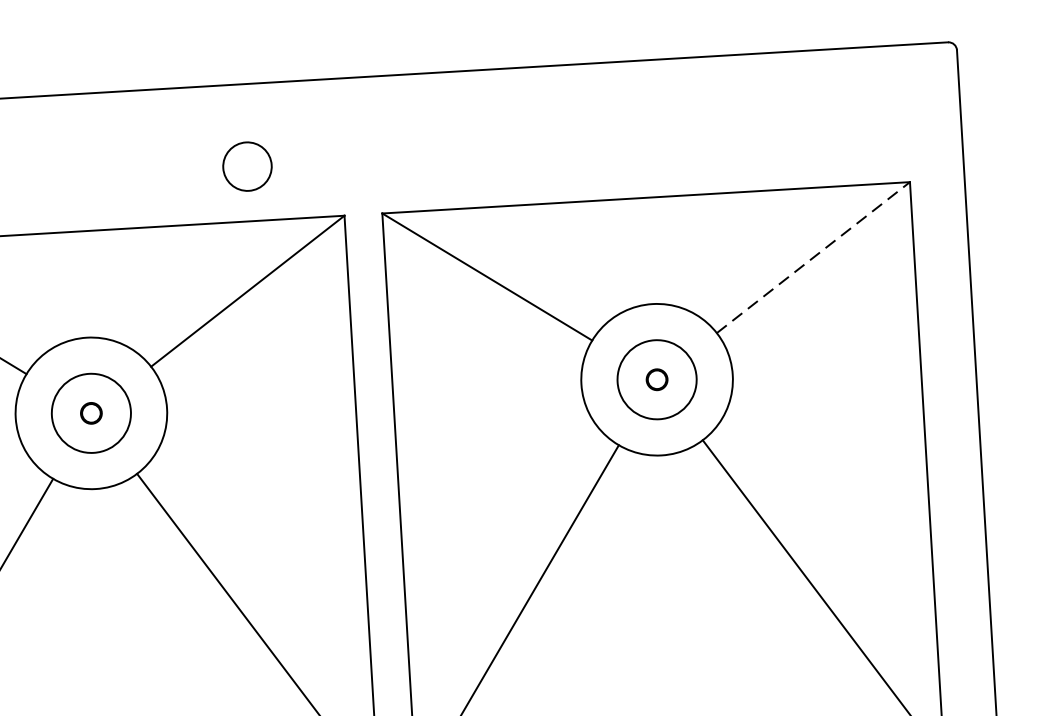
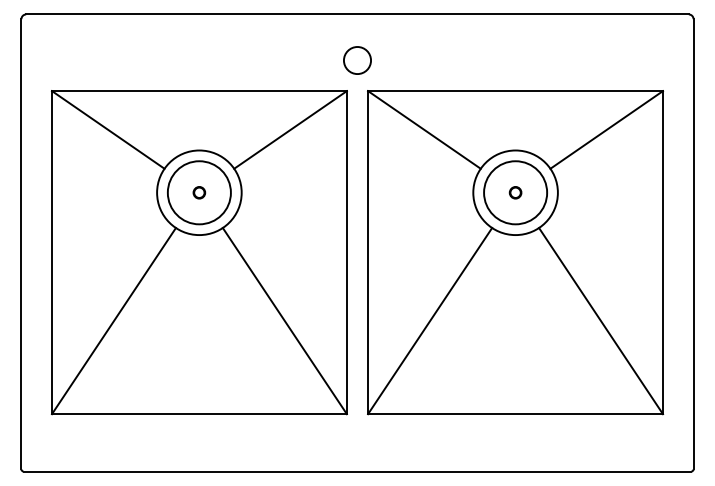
circle: (247, 166) -> (357, 60), moved
line: (814, 256) -> (607, 129), dashed -> solid
circle: (656, 379) -> (515, 192), size x1.43
circle: (89, 412) -> (198, 192), size x1.43

